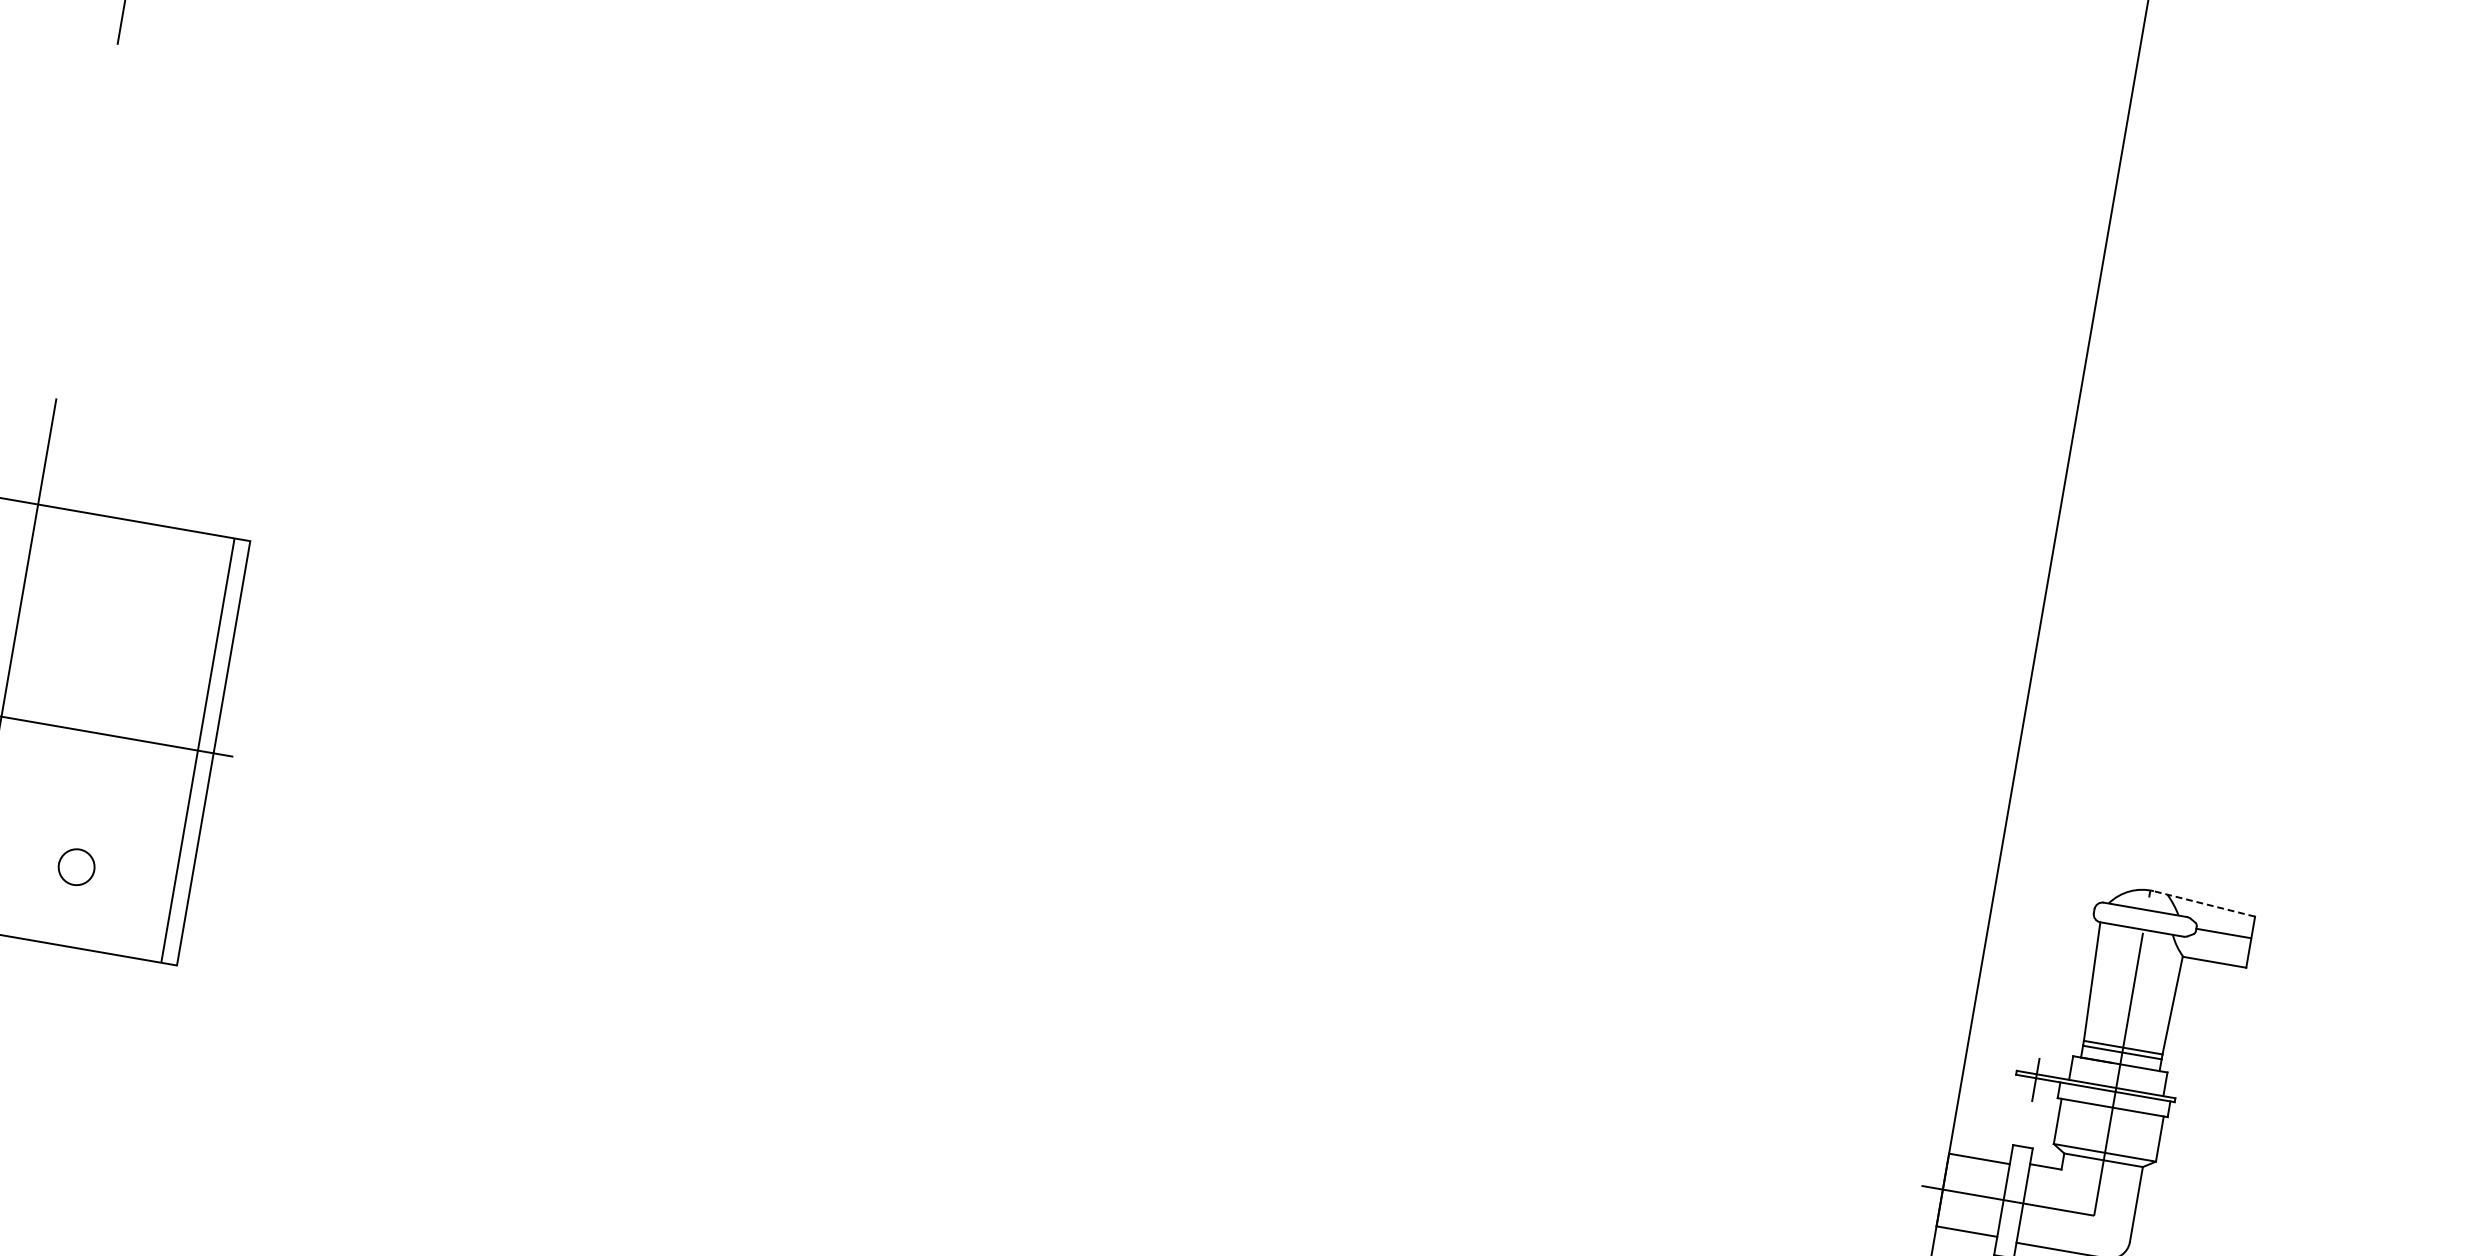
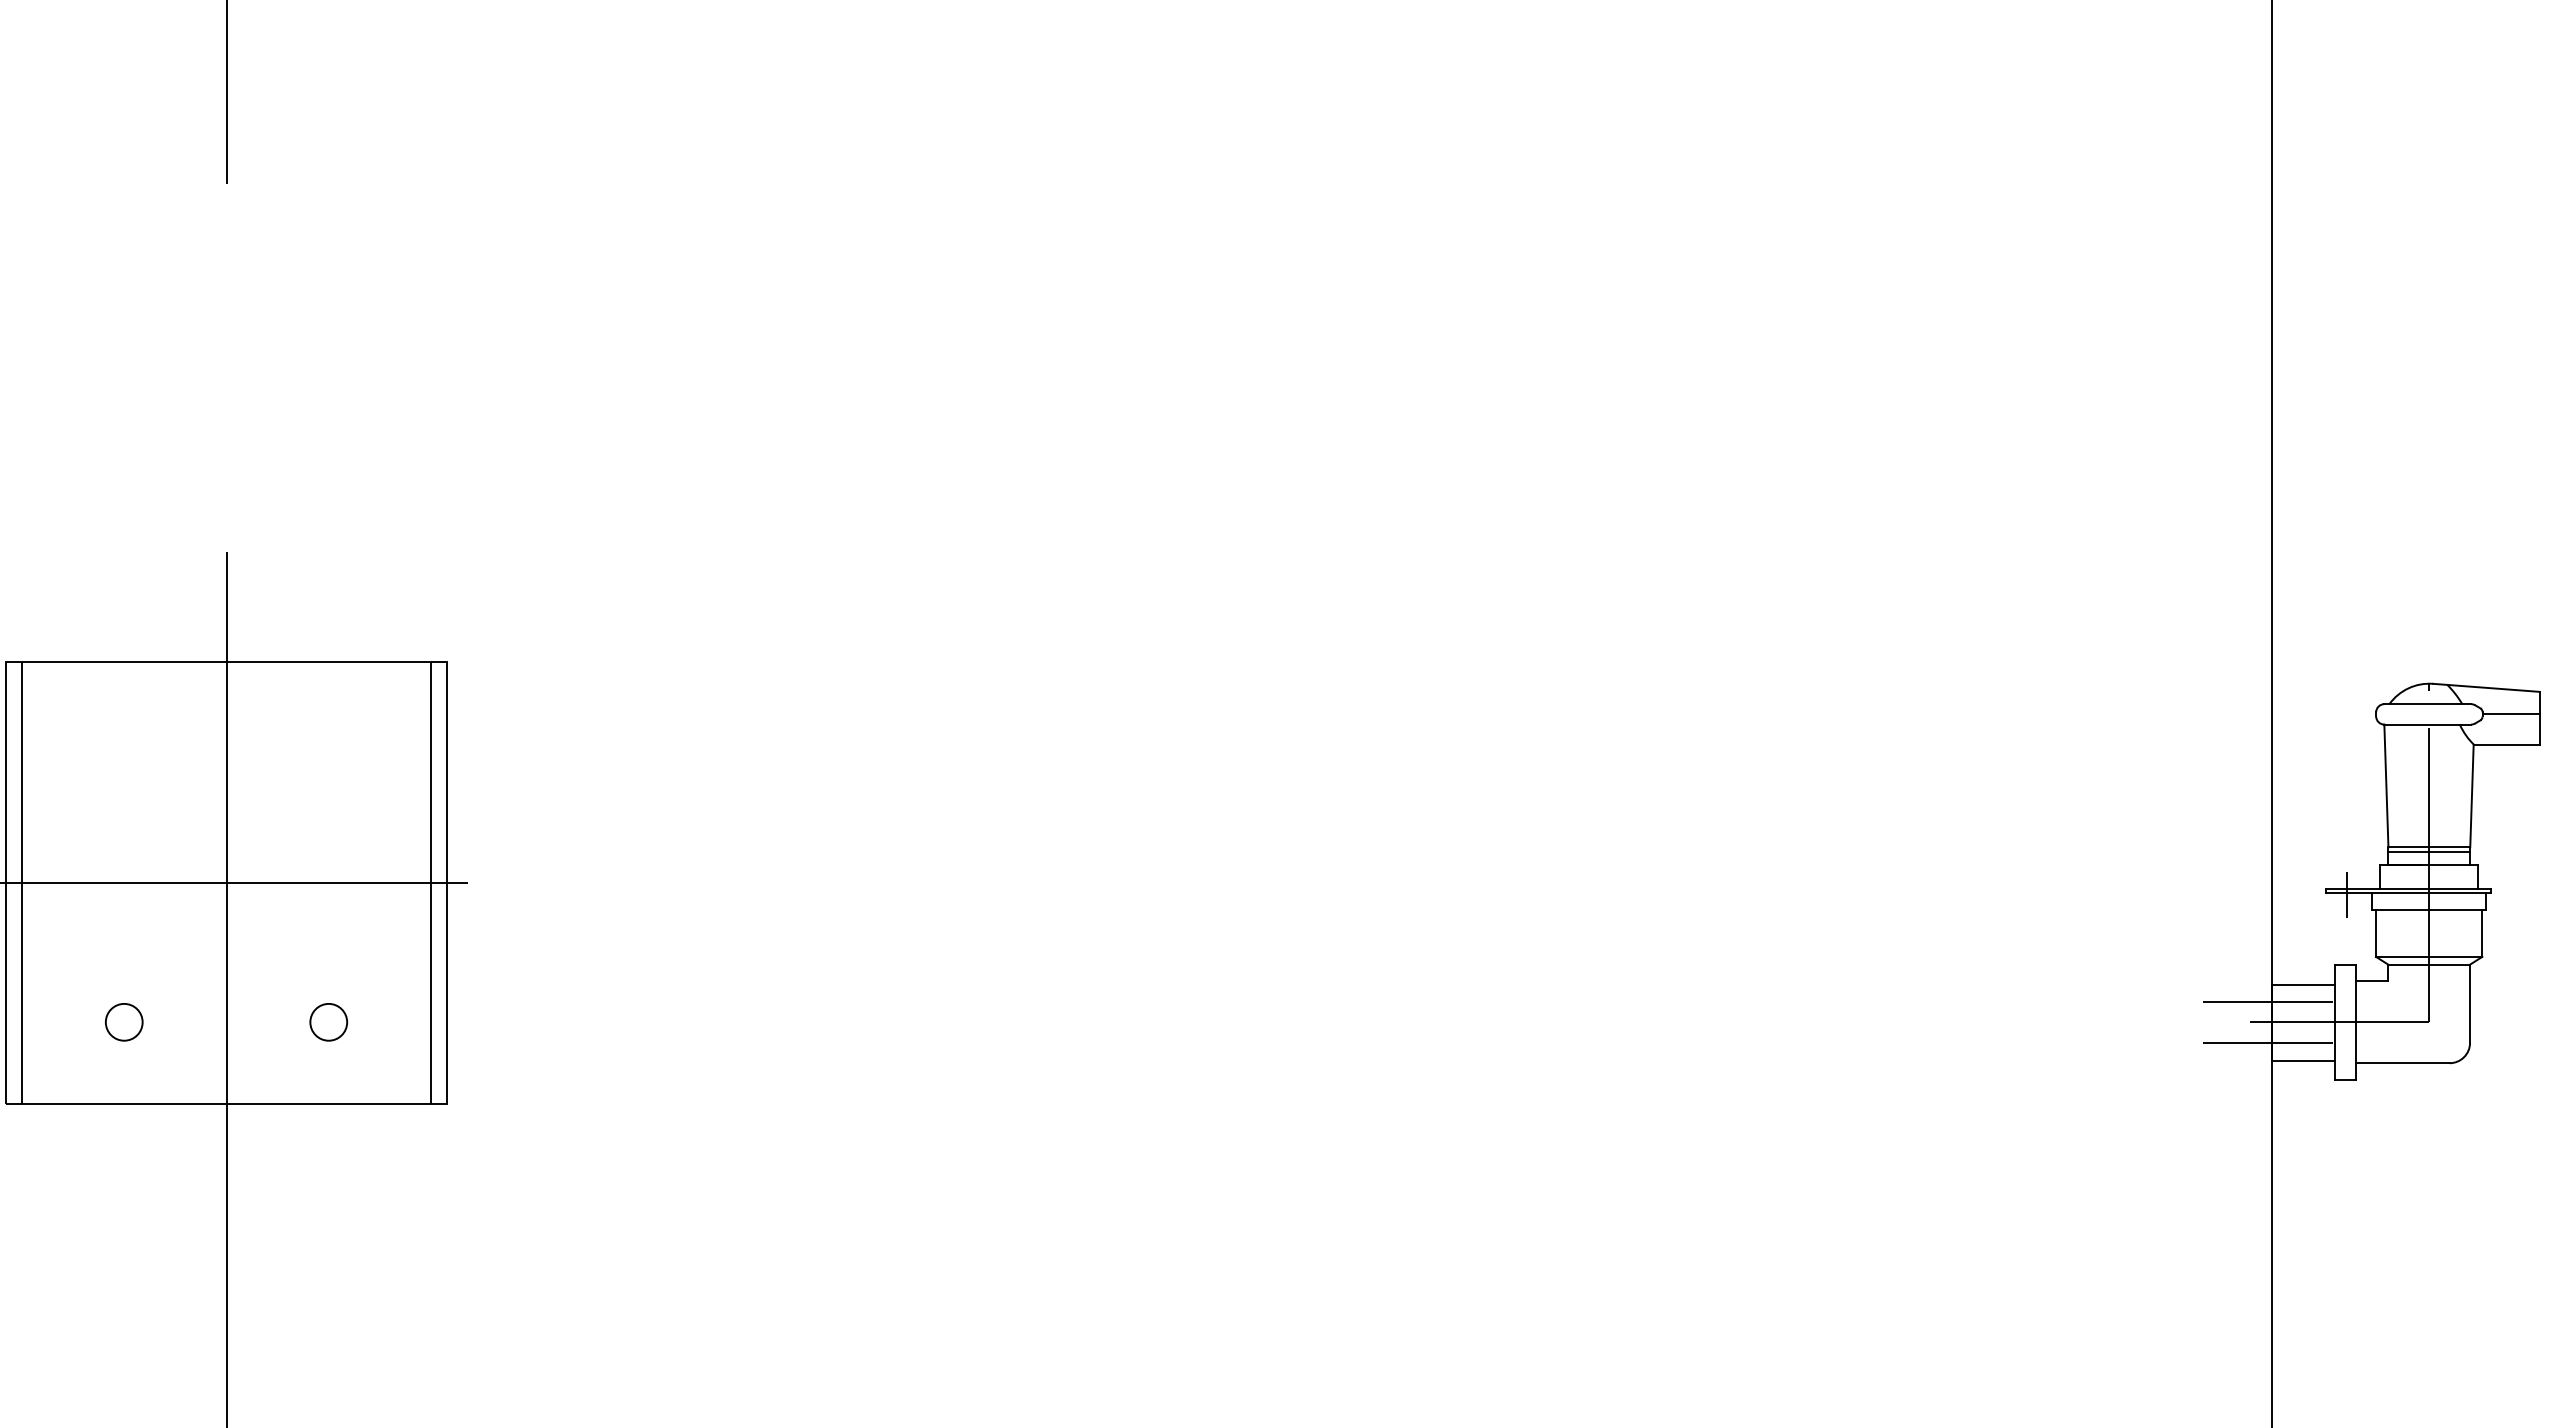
line: (2204, 903) -> (2486, 687), dashed -> solid
line: (1943, 1169) -> (2268, 1001), added
line: (1936, 1208) -> (2268, 1042), added

